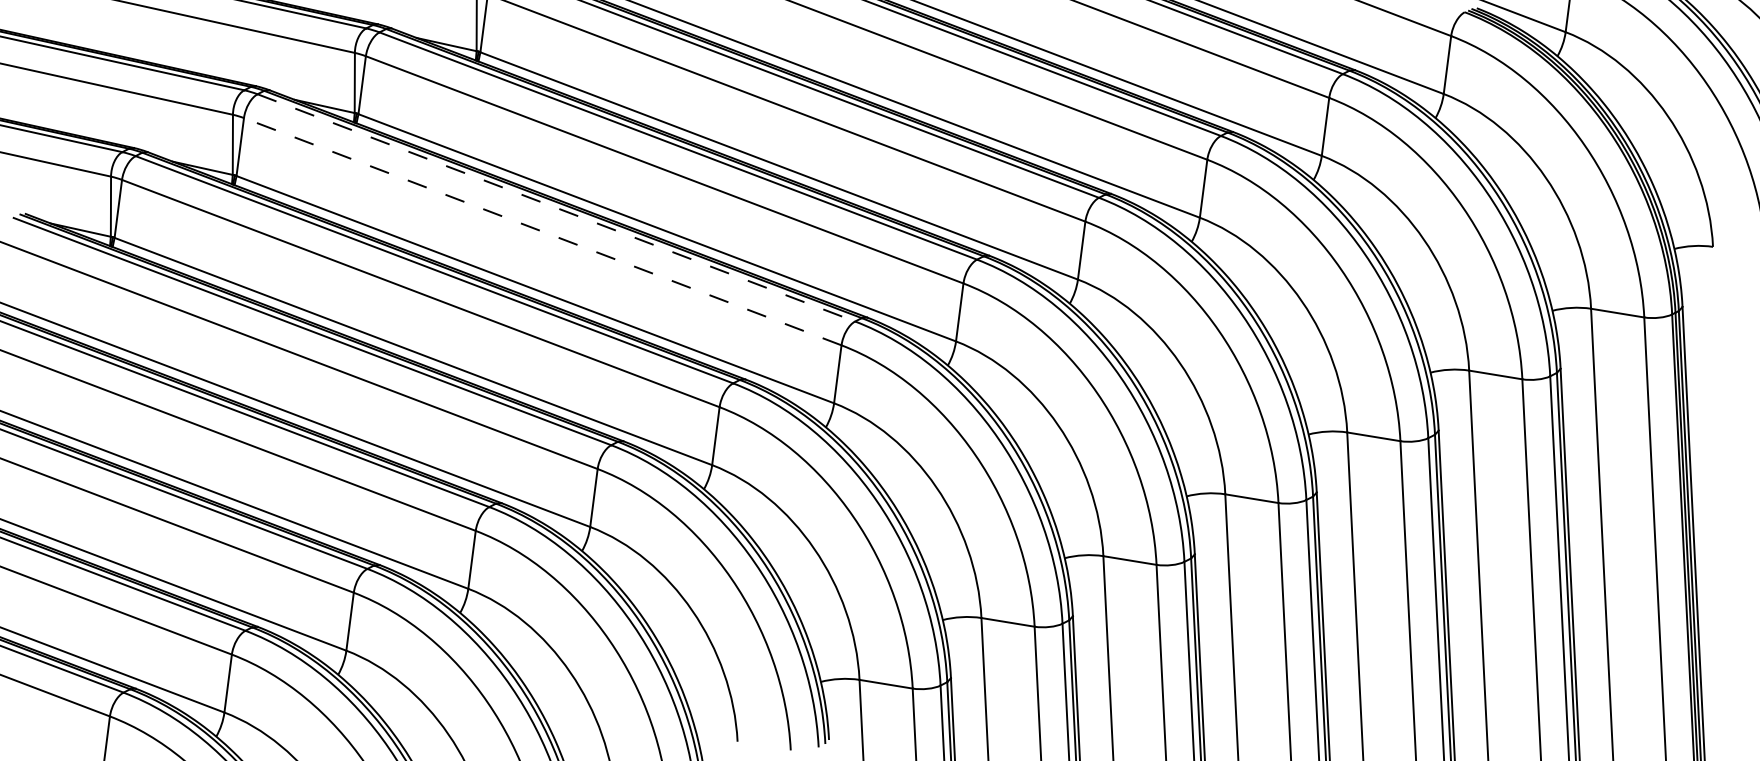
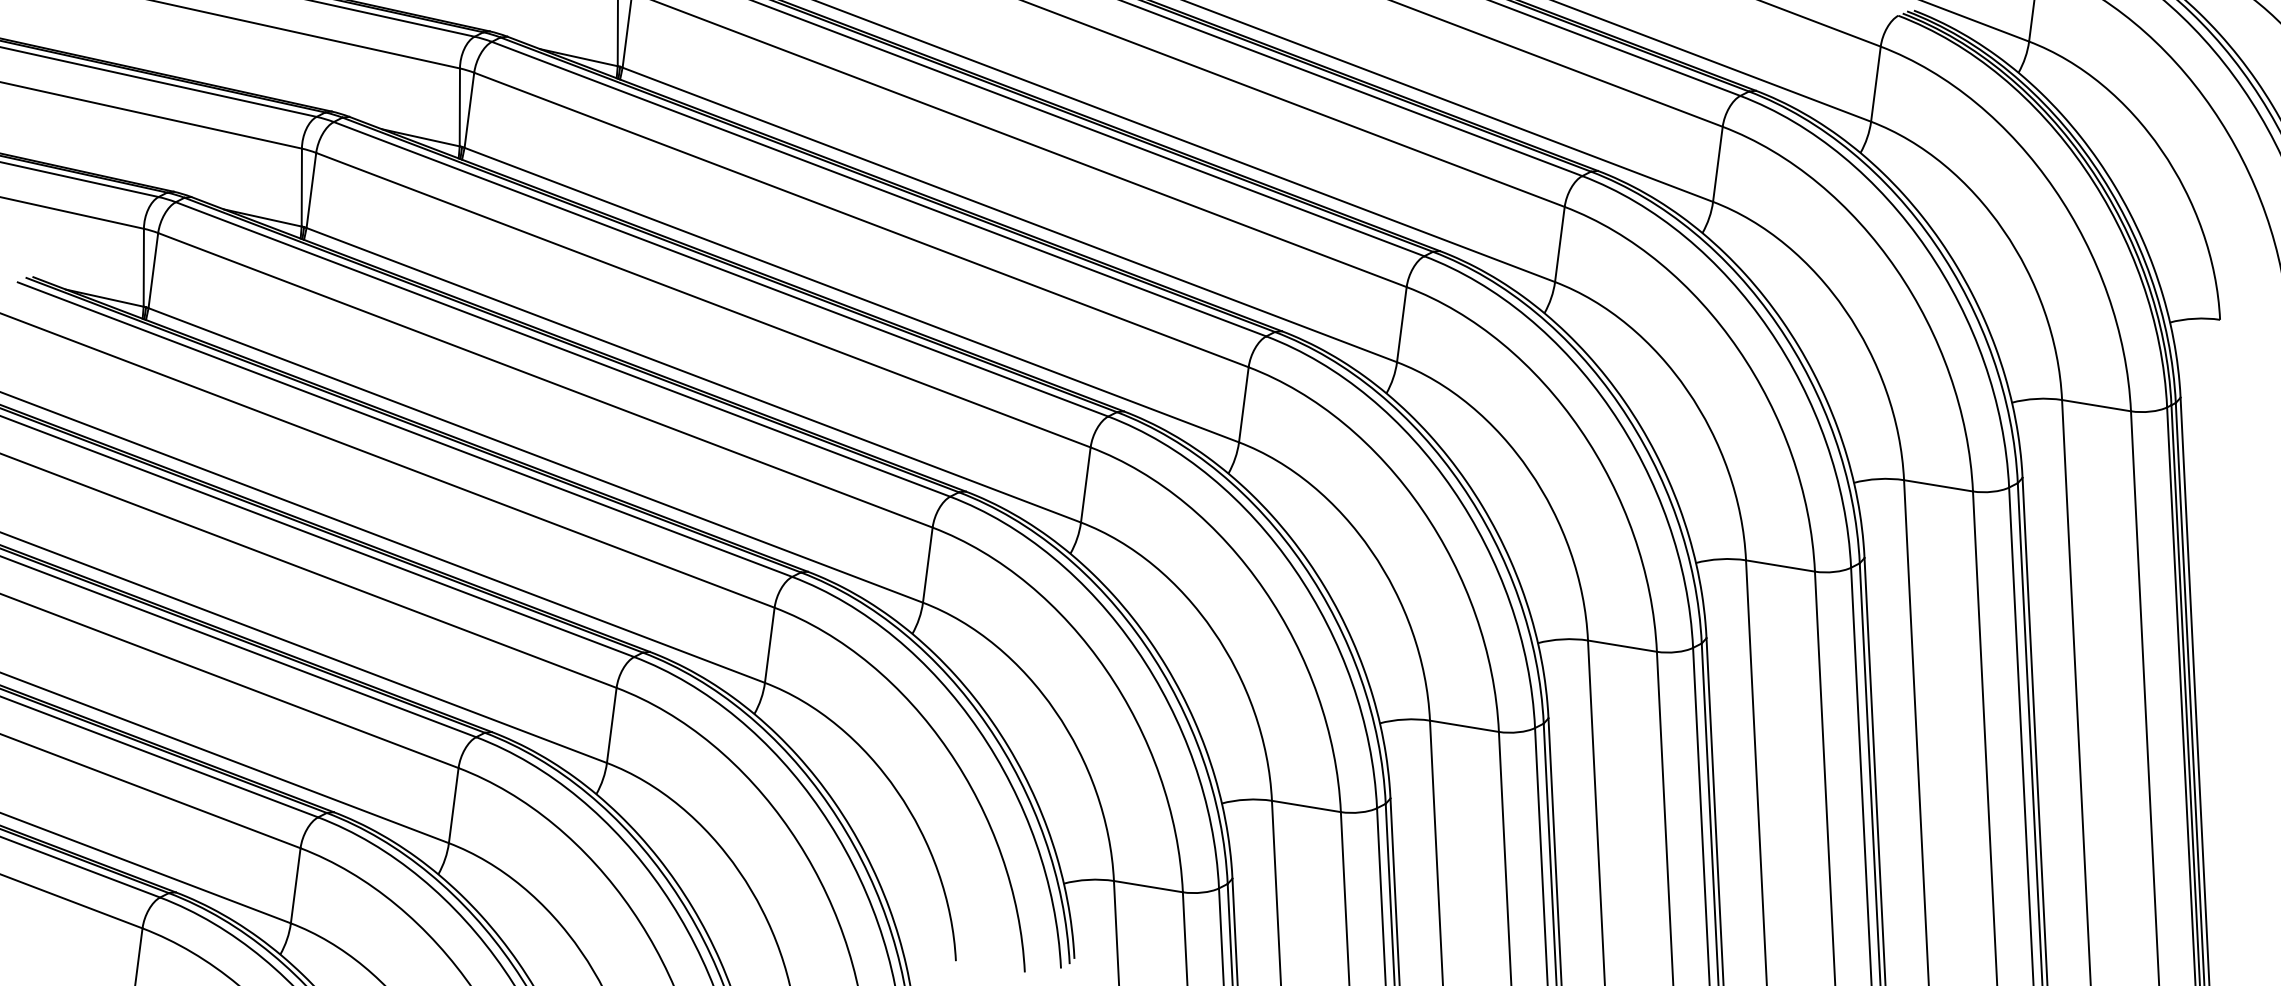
line: (556, 207) -> (721, 268), dashed -> solid
line: (542, 231) -> (703, 299), dashed -> solid

